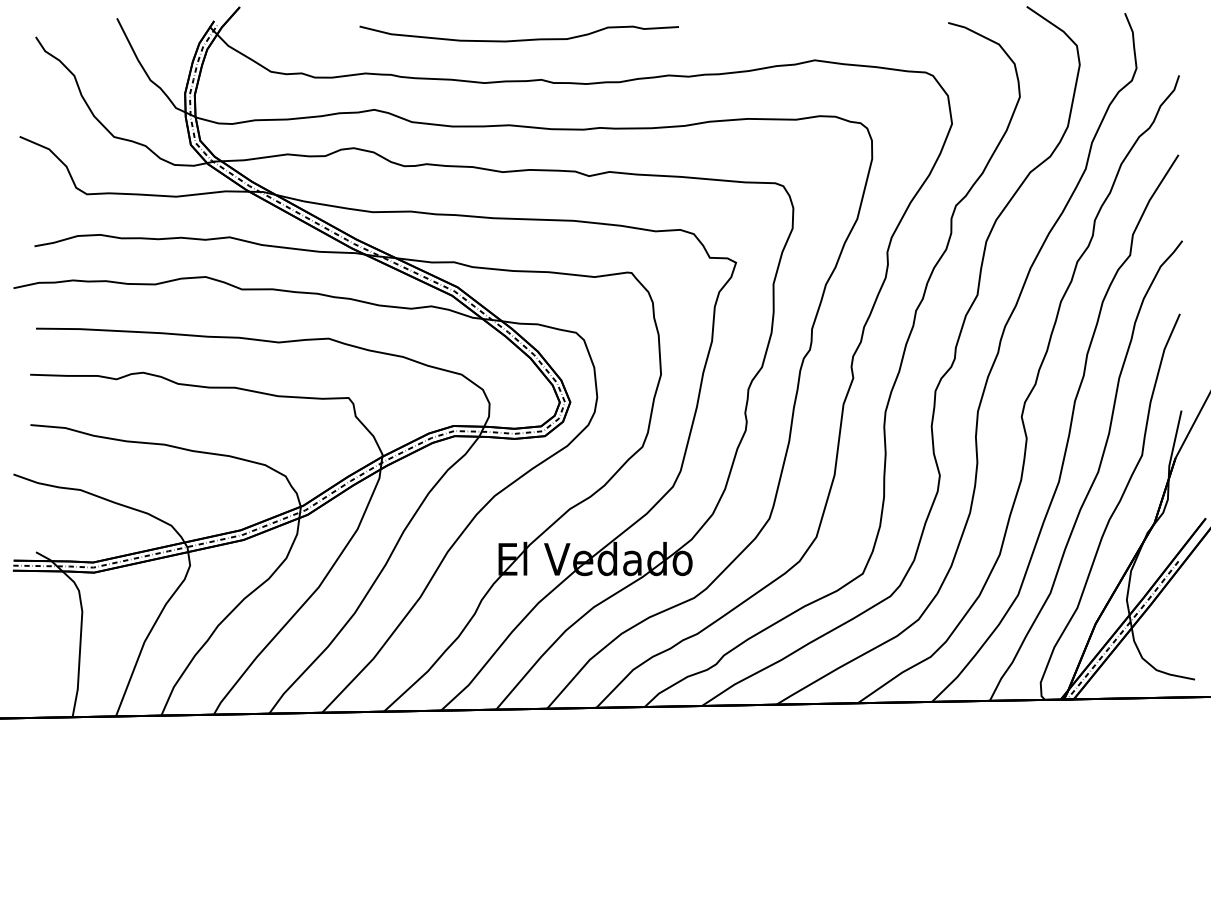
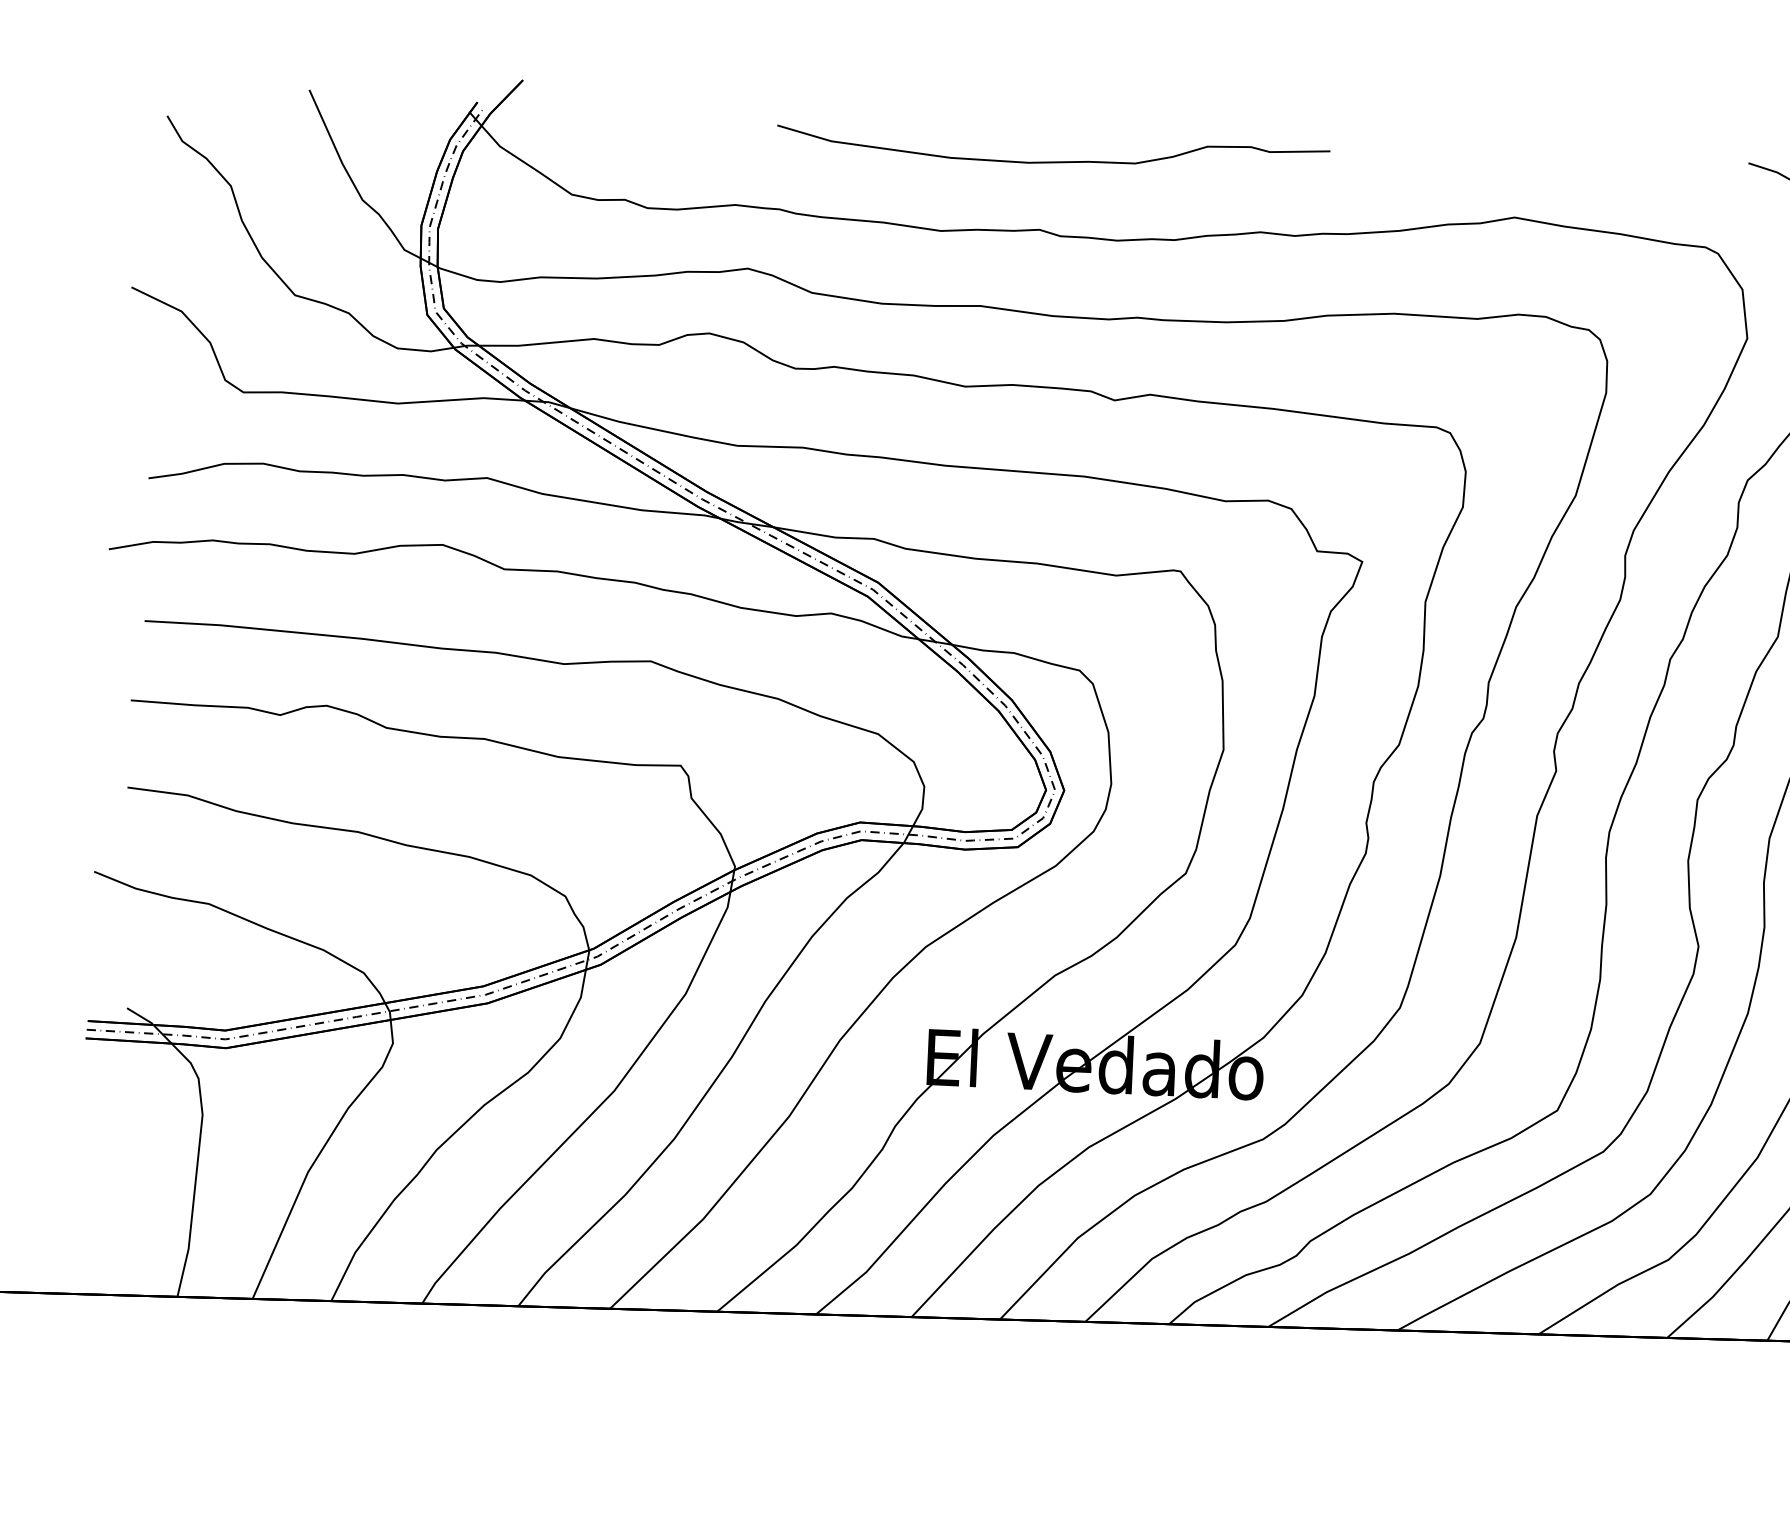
curve: (518, 39) -> (1051, 160), moved

